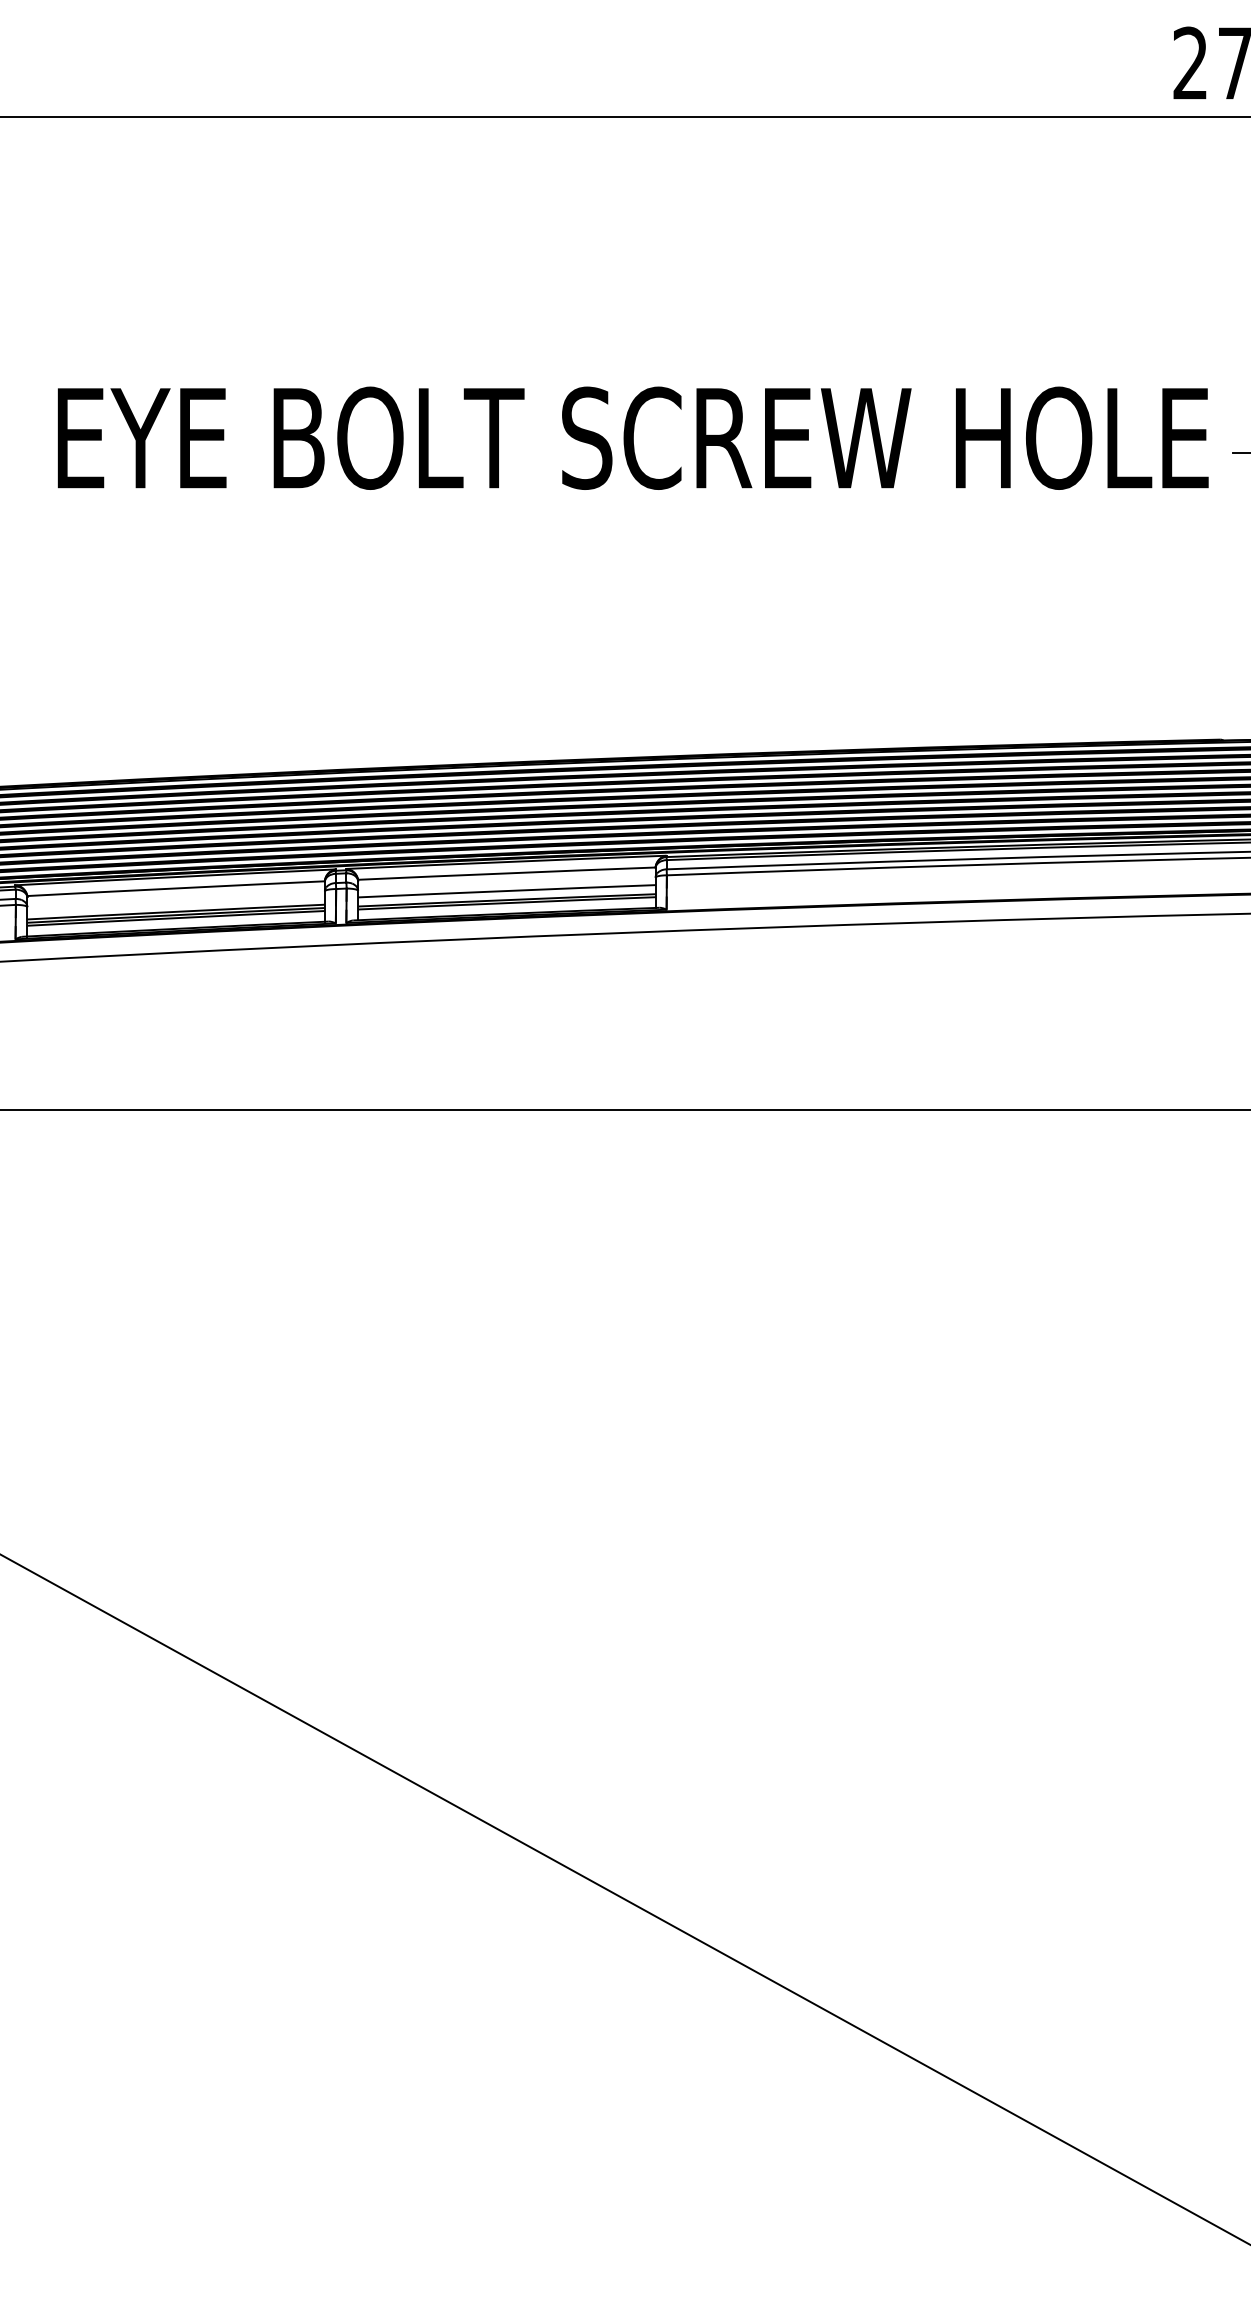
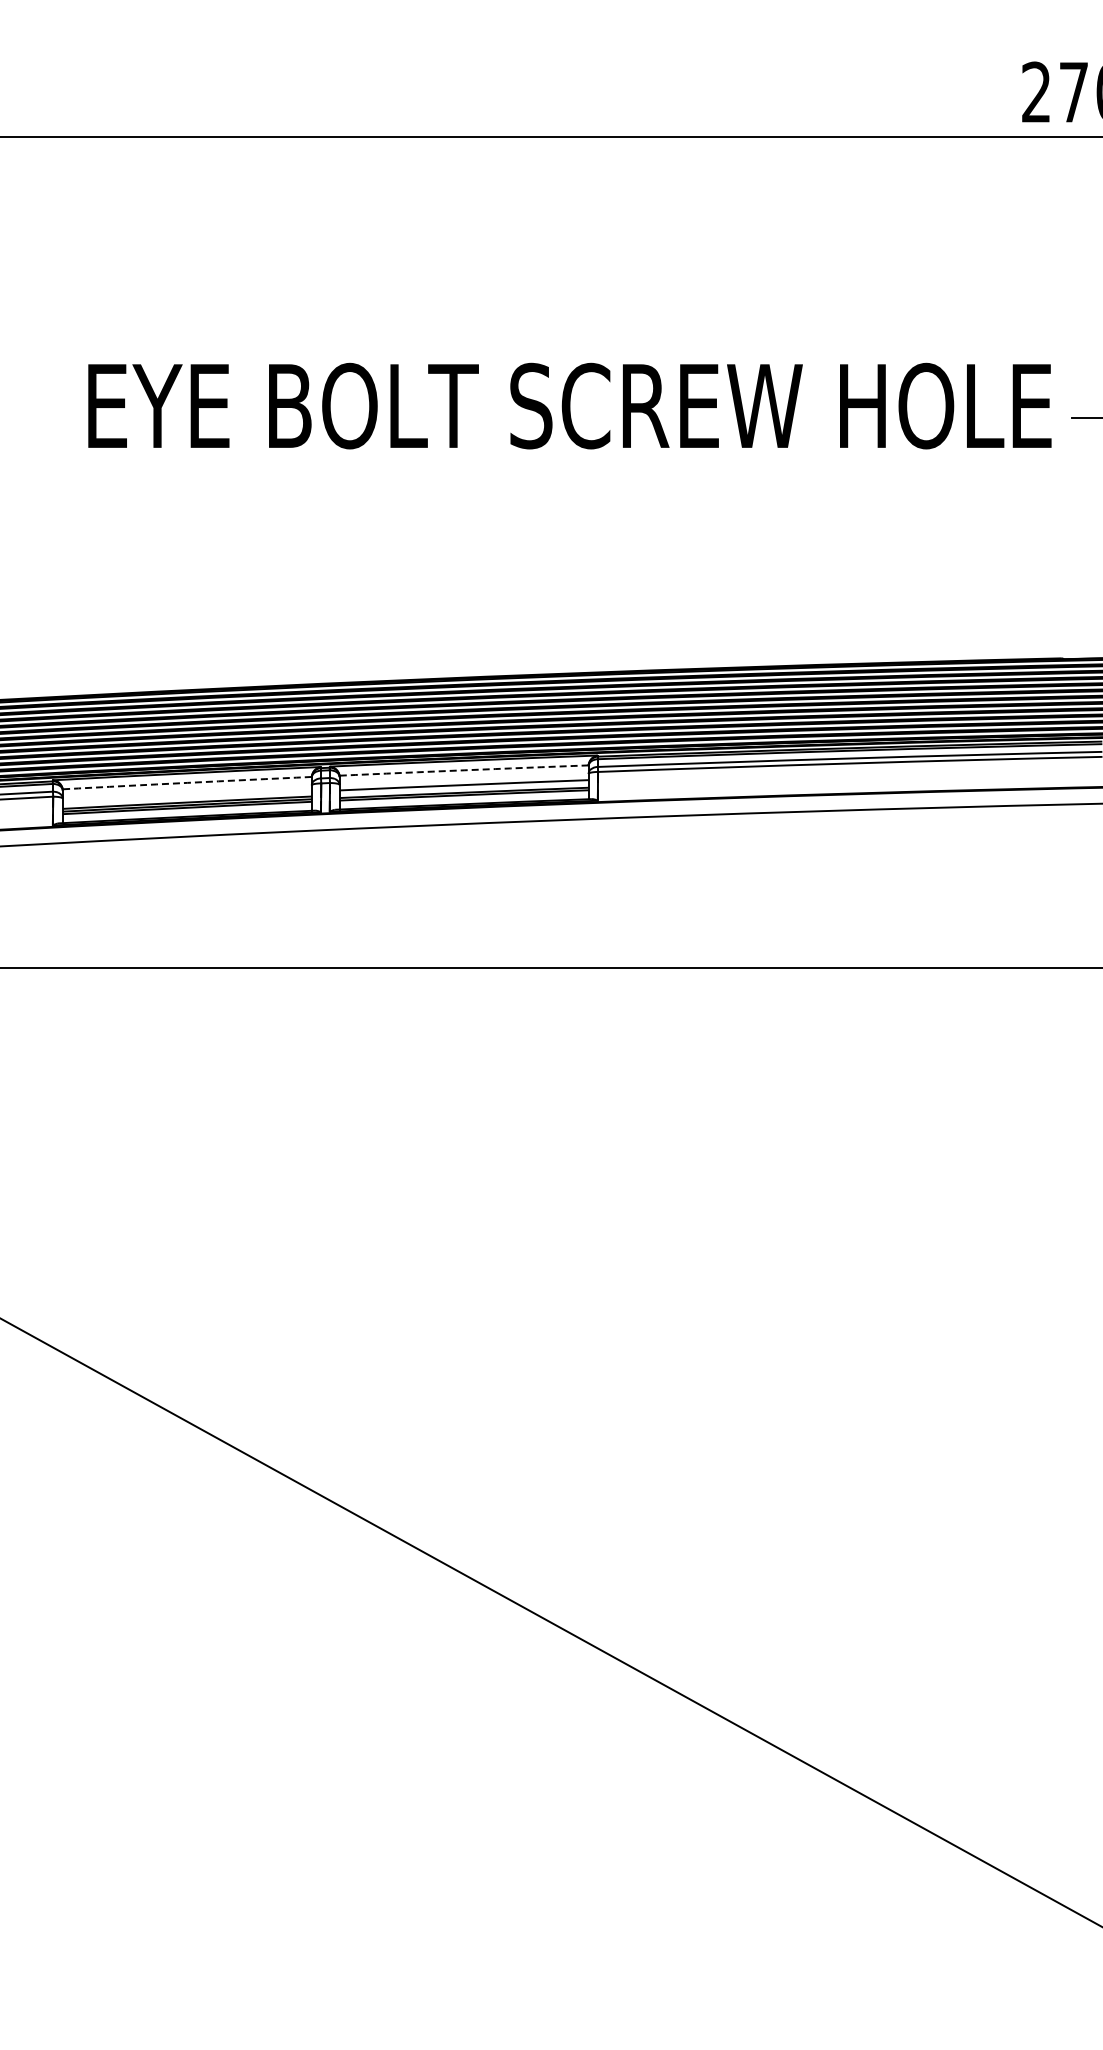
arc: (507, 873) -> (464, 770), solid -> dashed
arc: (176, 887) -> (187, 782), solid -> dashed

